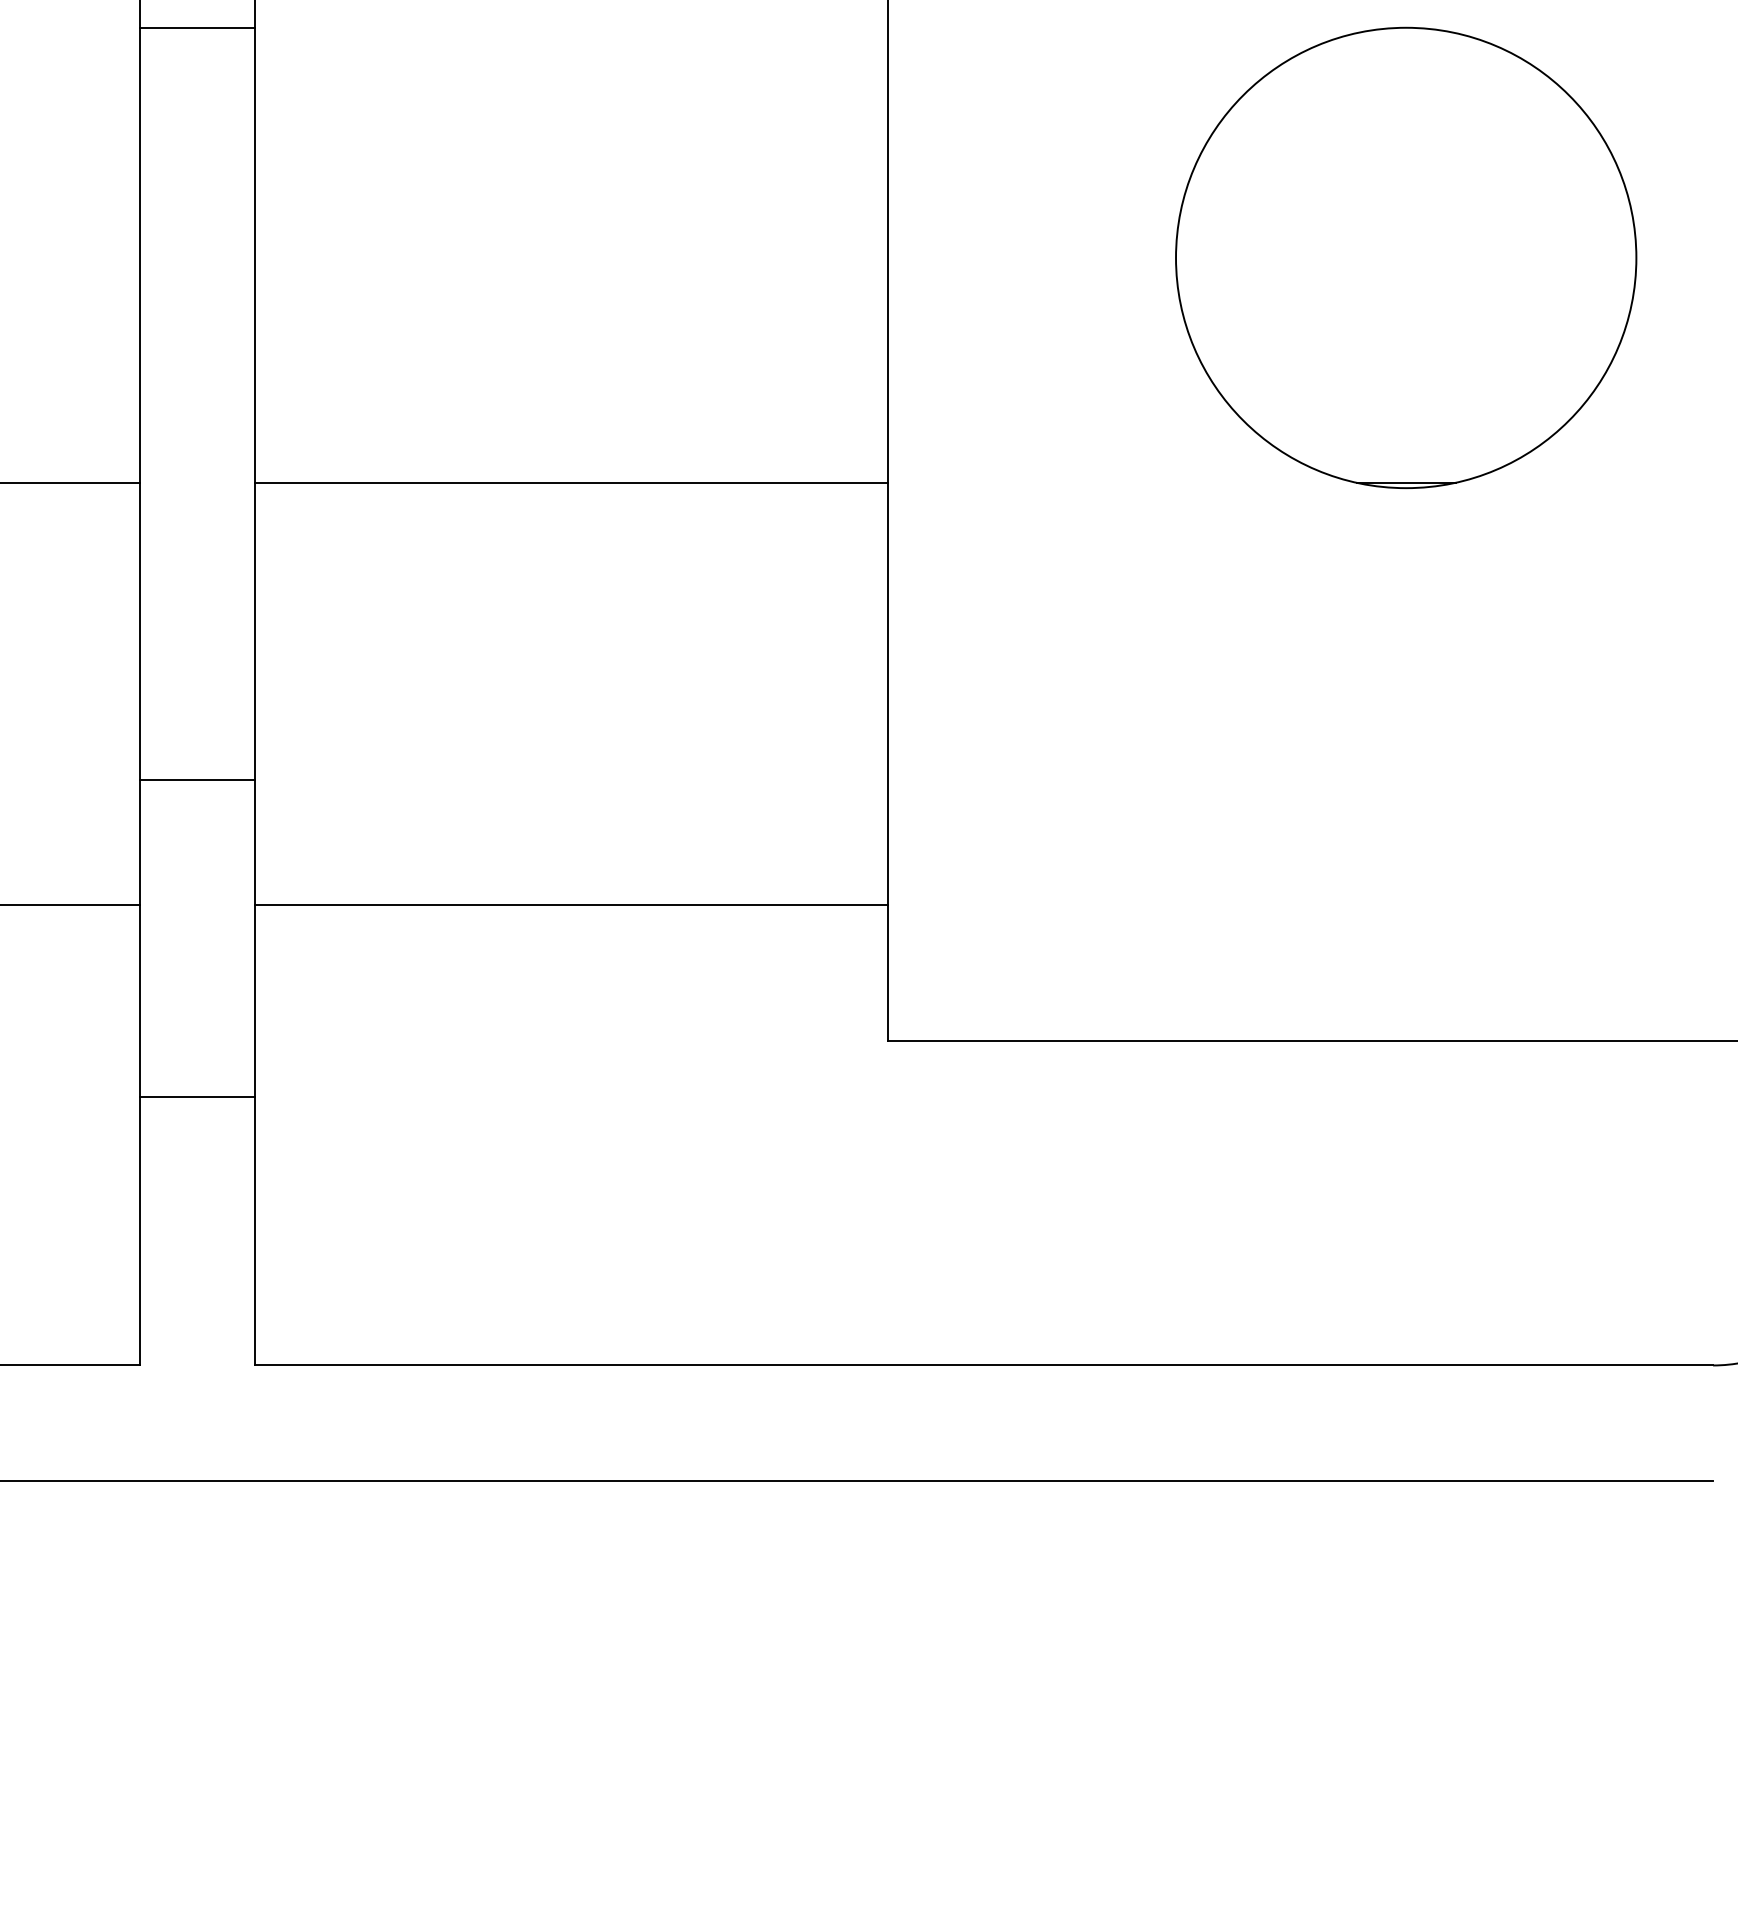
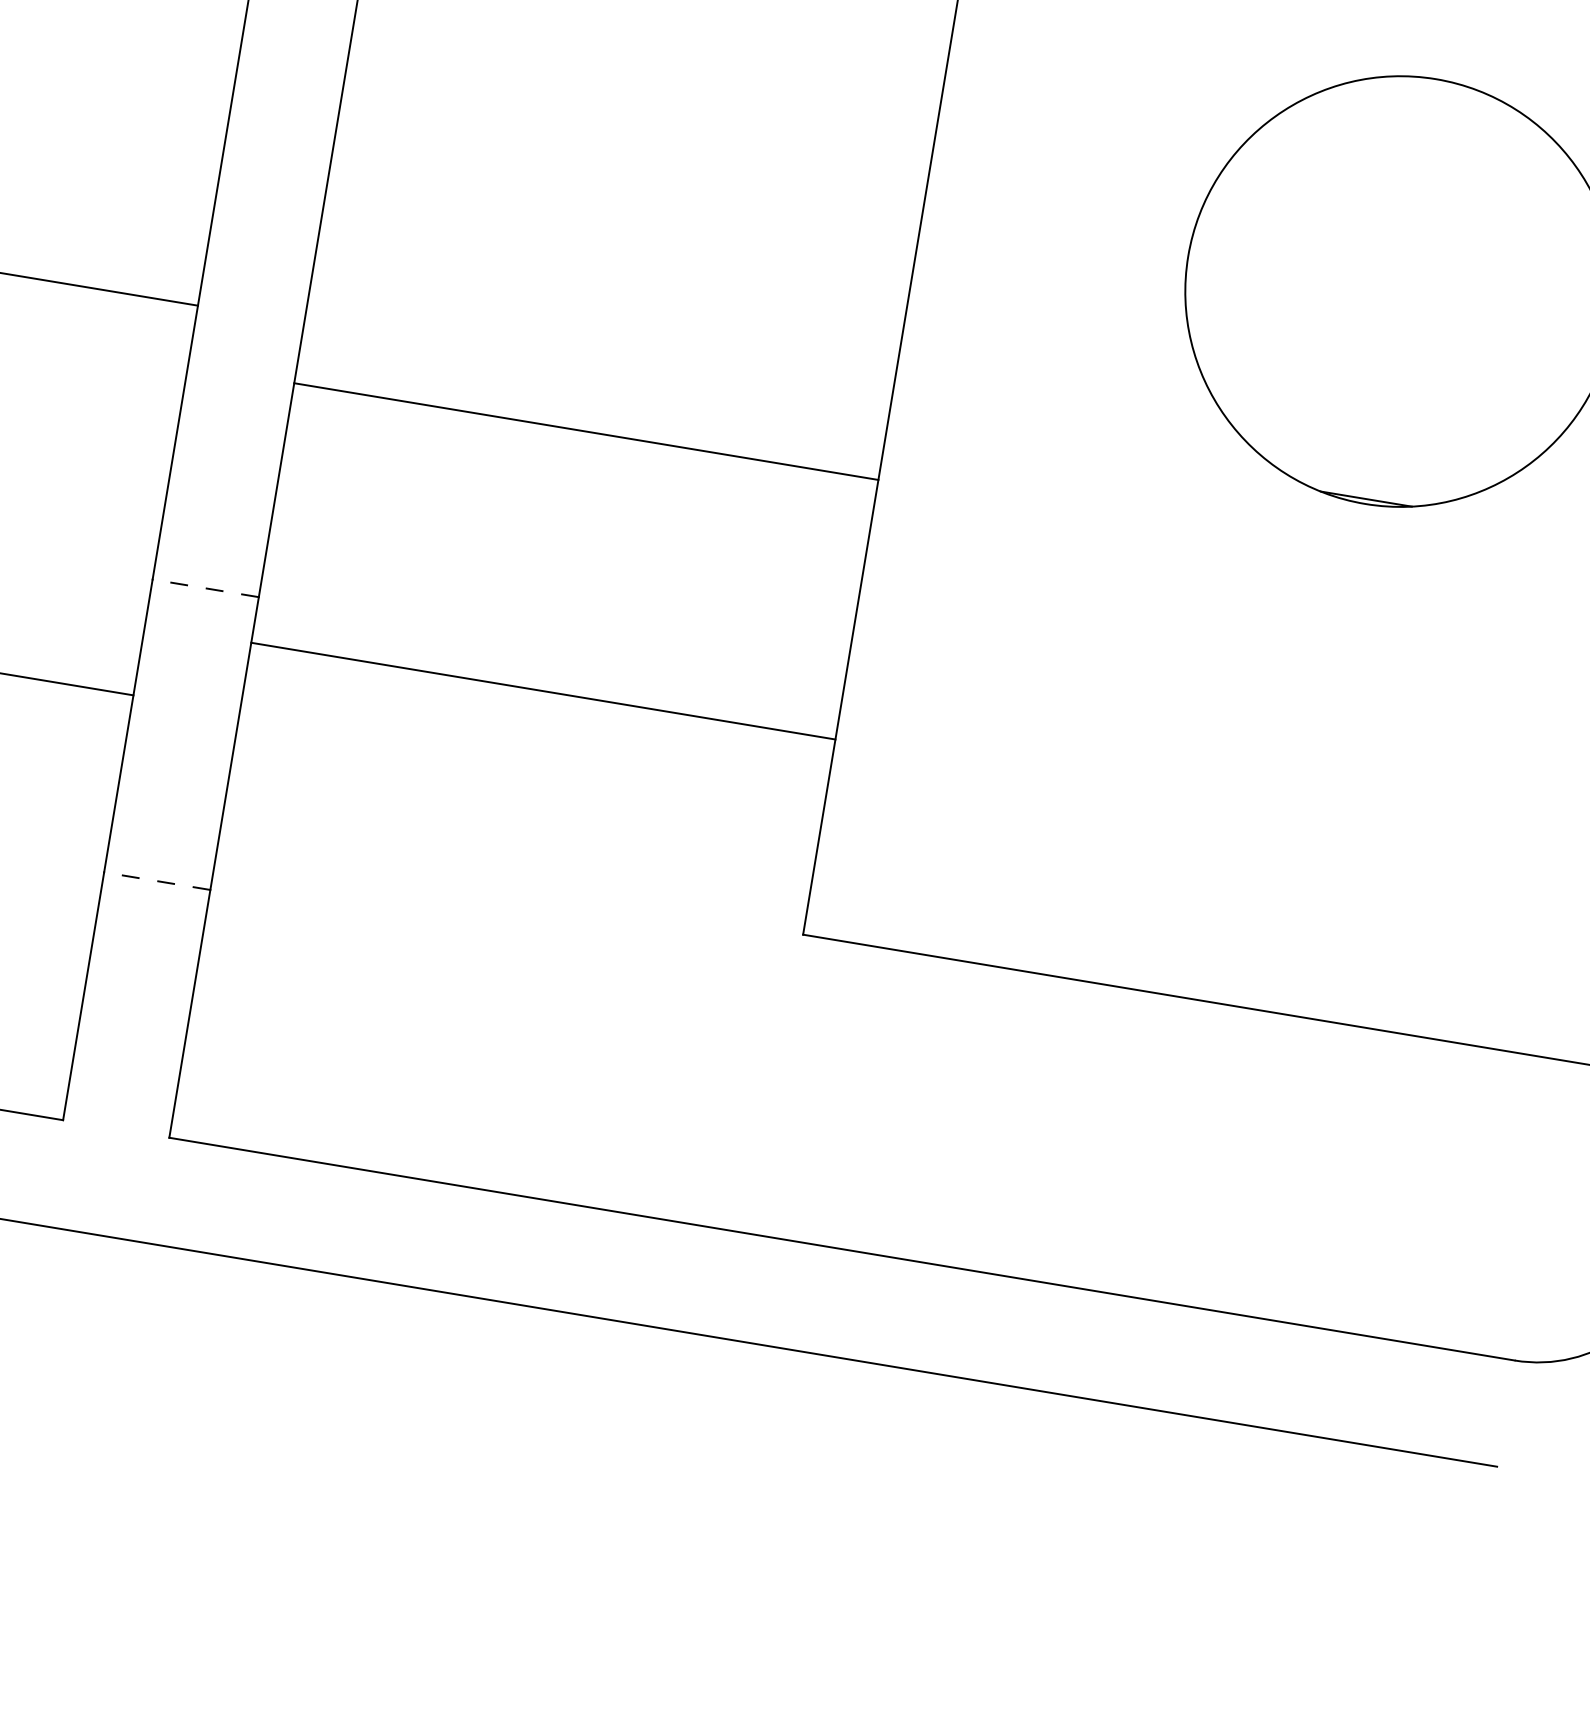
line: (571, 482) -> (586, 431), moved
line: (197, 779) -> (205, 588), solid -> dashed
line: (571, 905) -> (543, 691), moved
line: (197, 1096) -> (157, 880), solid -> dashed

